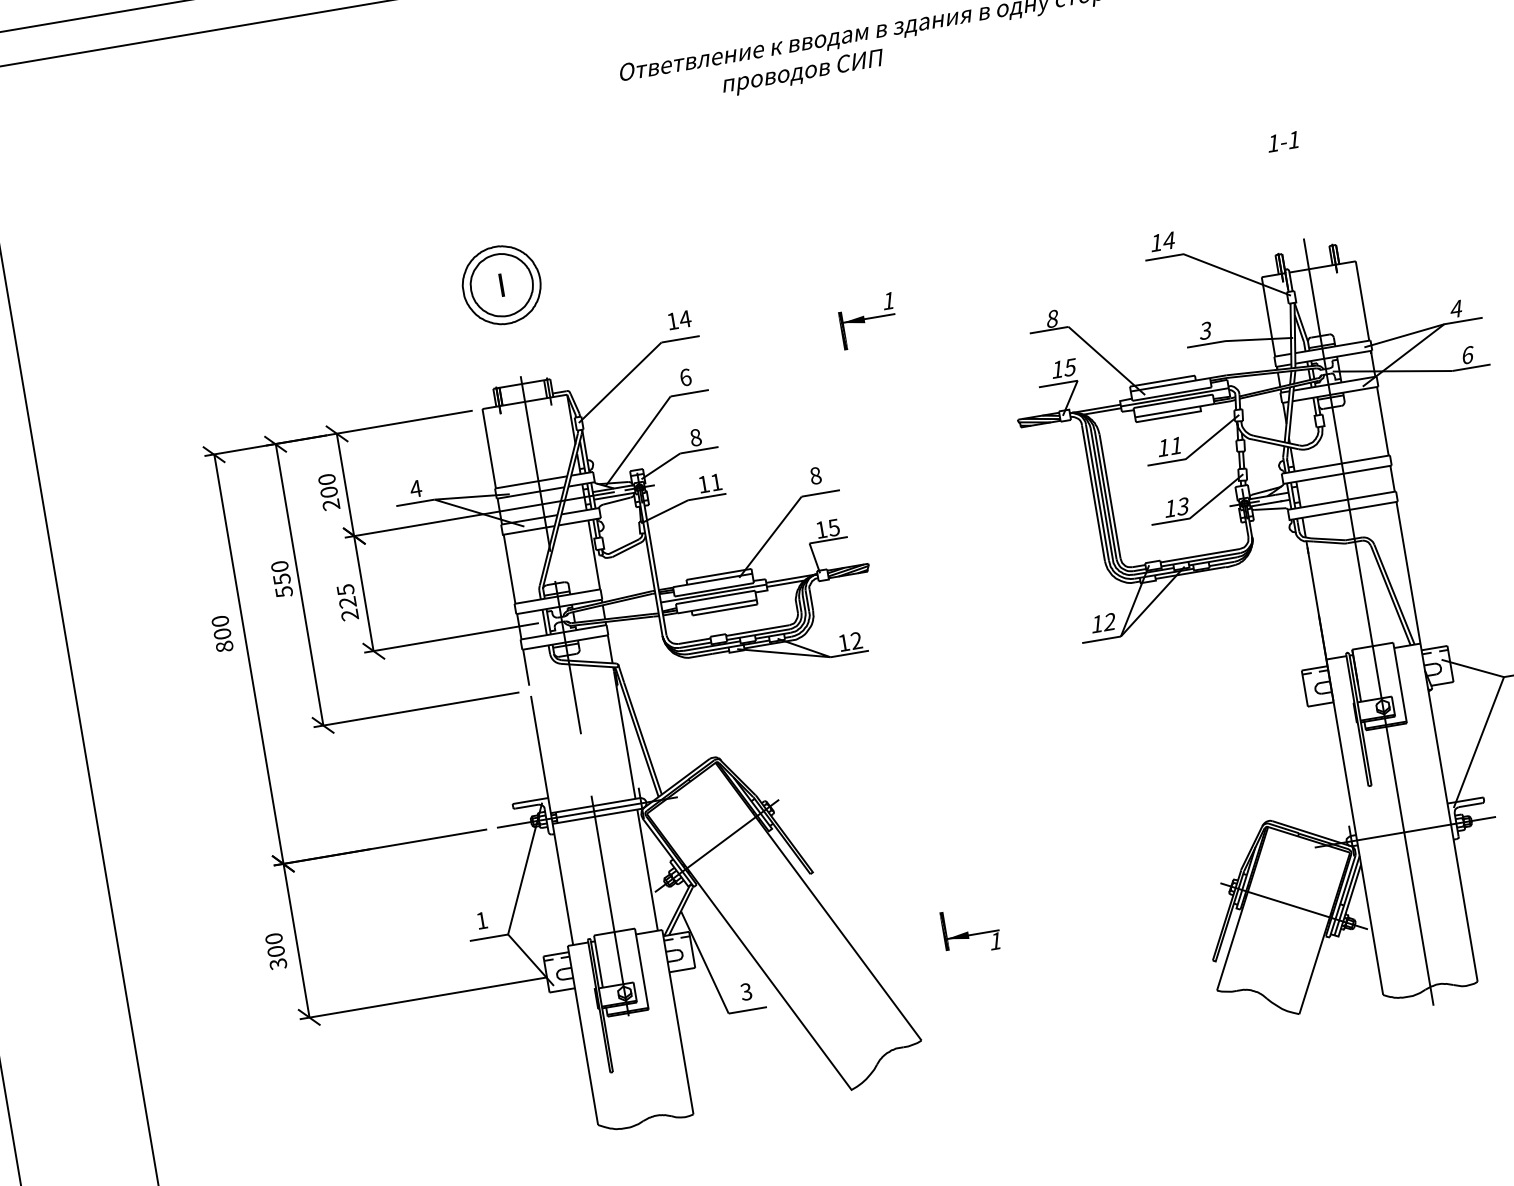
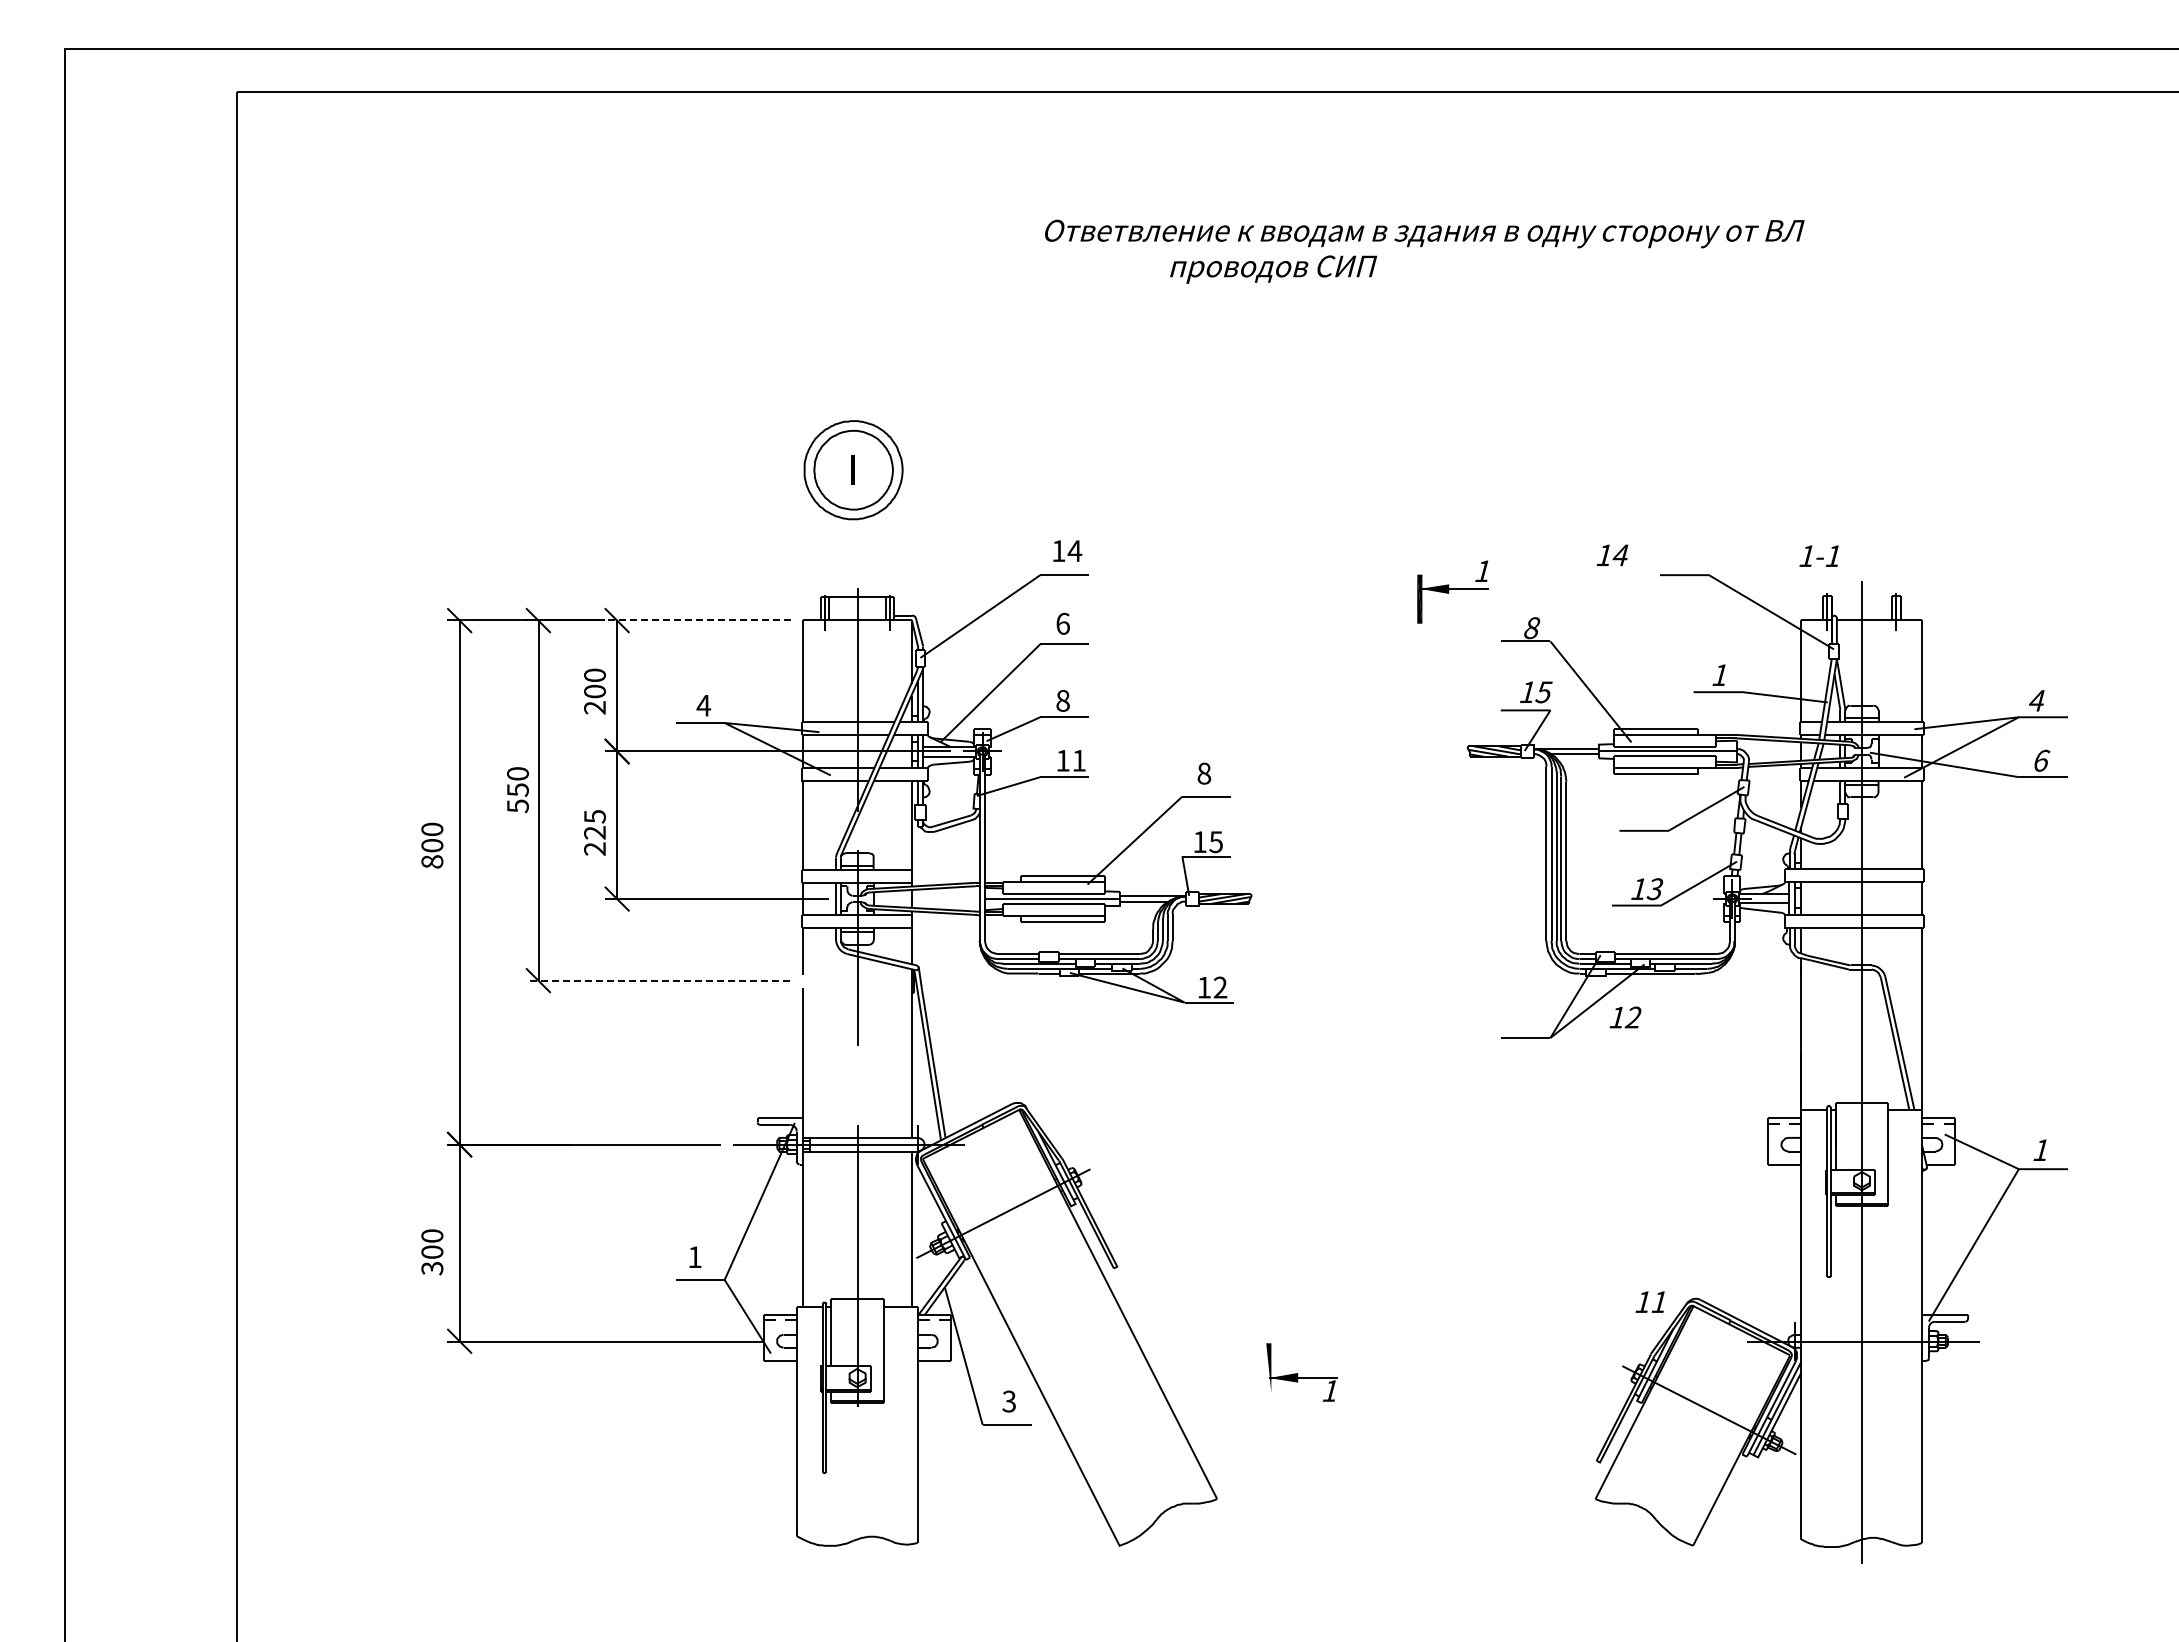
text: (1282, 141) -> (1818, 555), moved
text: (1162, 241) -> (1612, 554), moved
part: (867, 320) -> (1452, 591), moved
text: (1205, 331) -> (1719, 675), 3 -> 1
line: (399, 423) -> (697, 620), solid -> dashed
text: (1168, 446) -> (1649, 1301), moved
text: (1103, 623) -> (1625, 1017), moved
line: (416, 709) -> (657, 980), solid -> dashed
fill: (944, 931) -> (1268, 1367), removed

